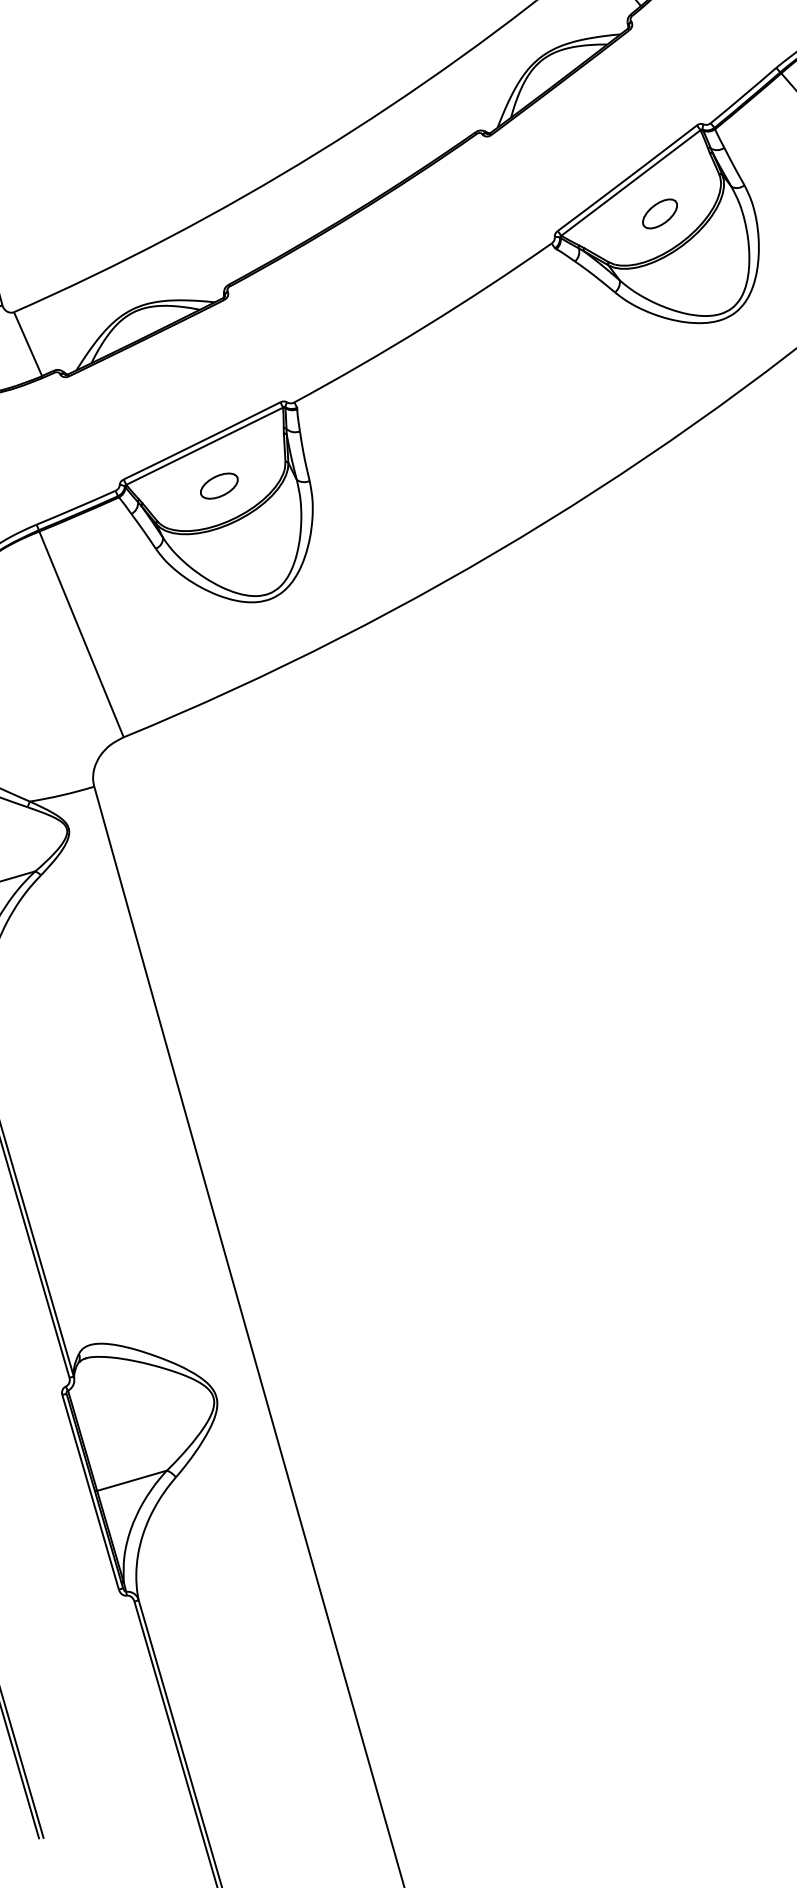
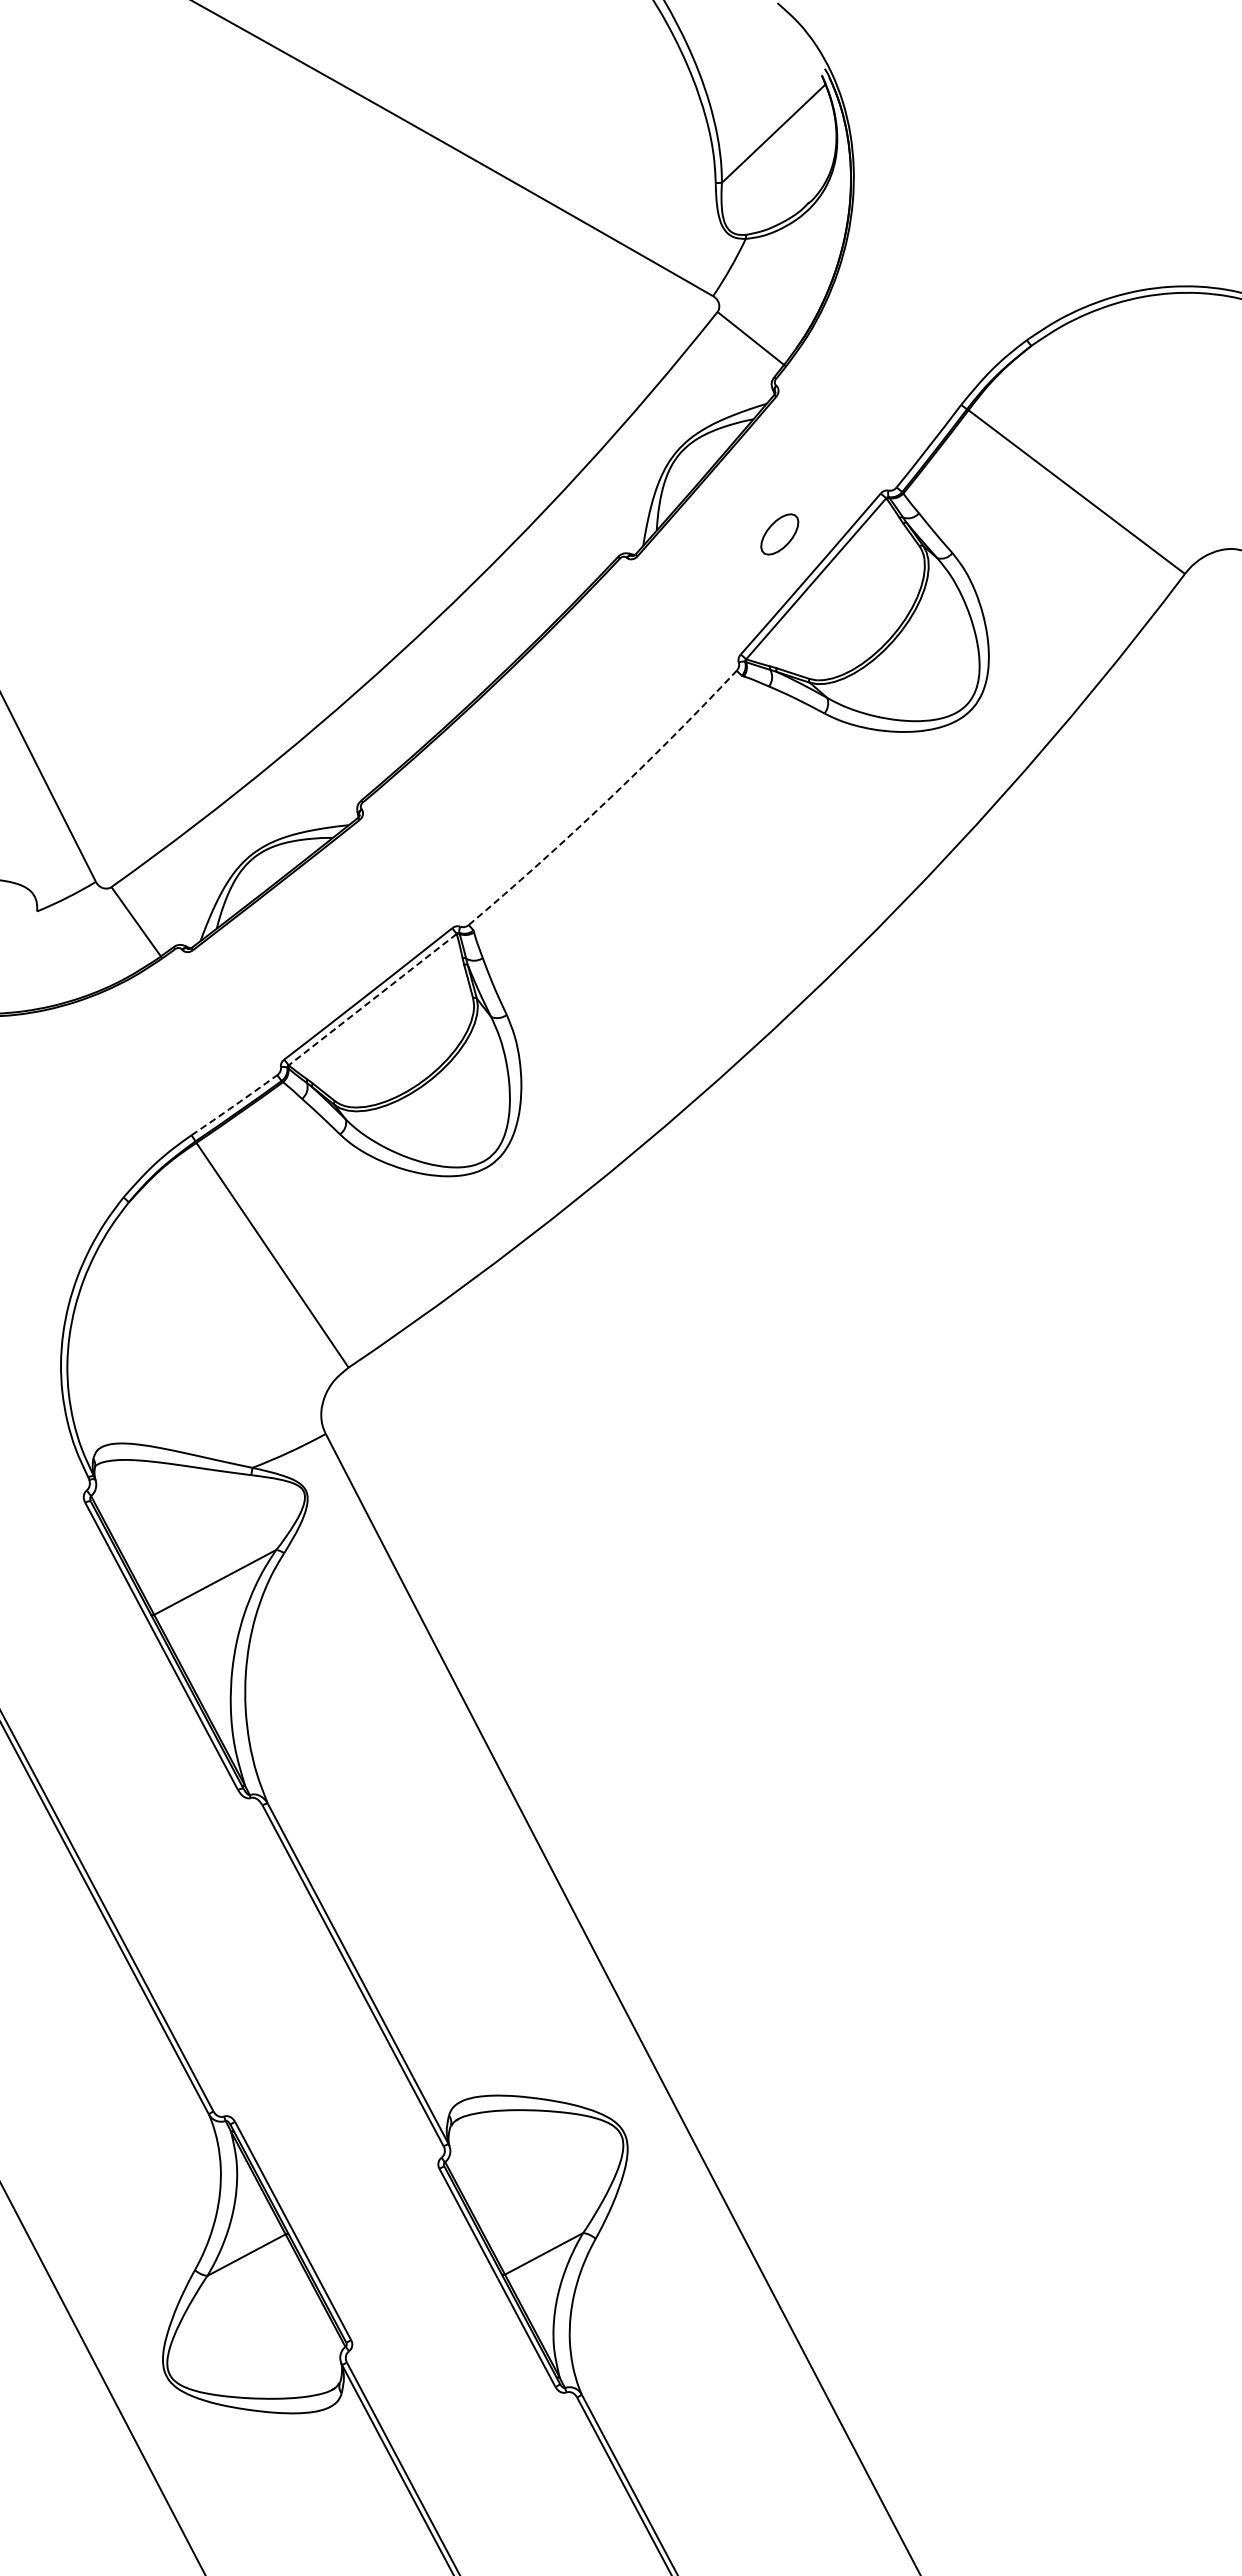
part: (659, 213) -> (779, 534), moved
arc: (425, 326) -> (606, 801), solid -> dashed
line: (204, 446) -> (372, 999), solid -> dashed
part: (218, 485) -> (399, 1043), removed
arc: (76, 507) -> (234, 1105), solid -> dashed

